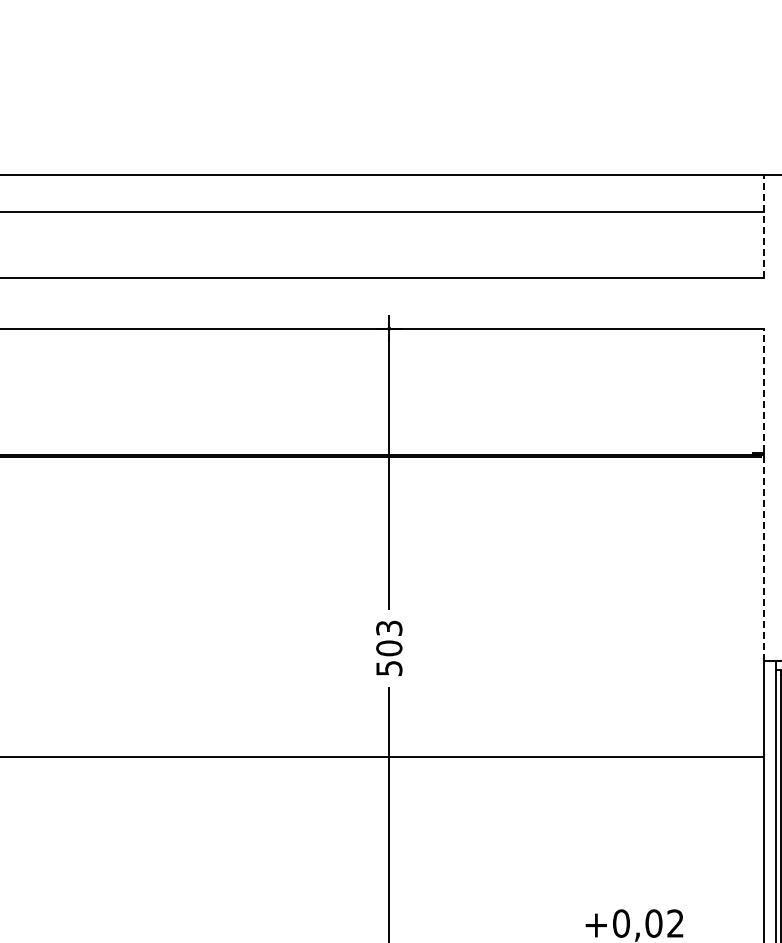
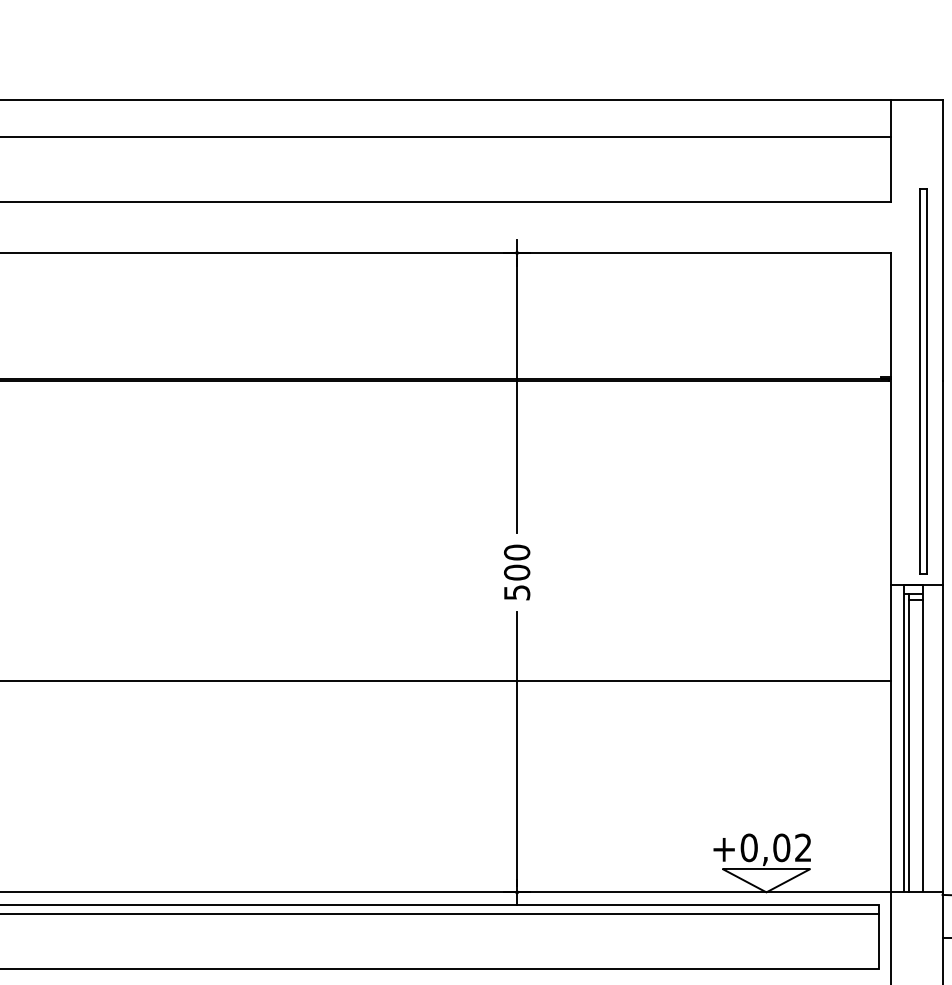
line: (763, 226) -> (891, 150), dashed -> solid
line: (763, 494) -> (891, 418), dashed -> solid
text: (389, 628) -> (517, 552), 503 -> 500

